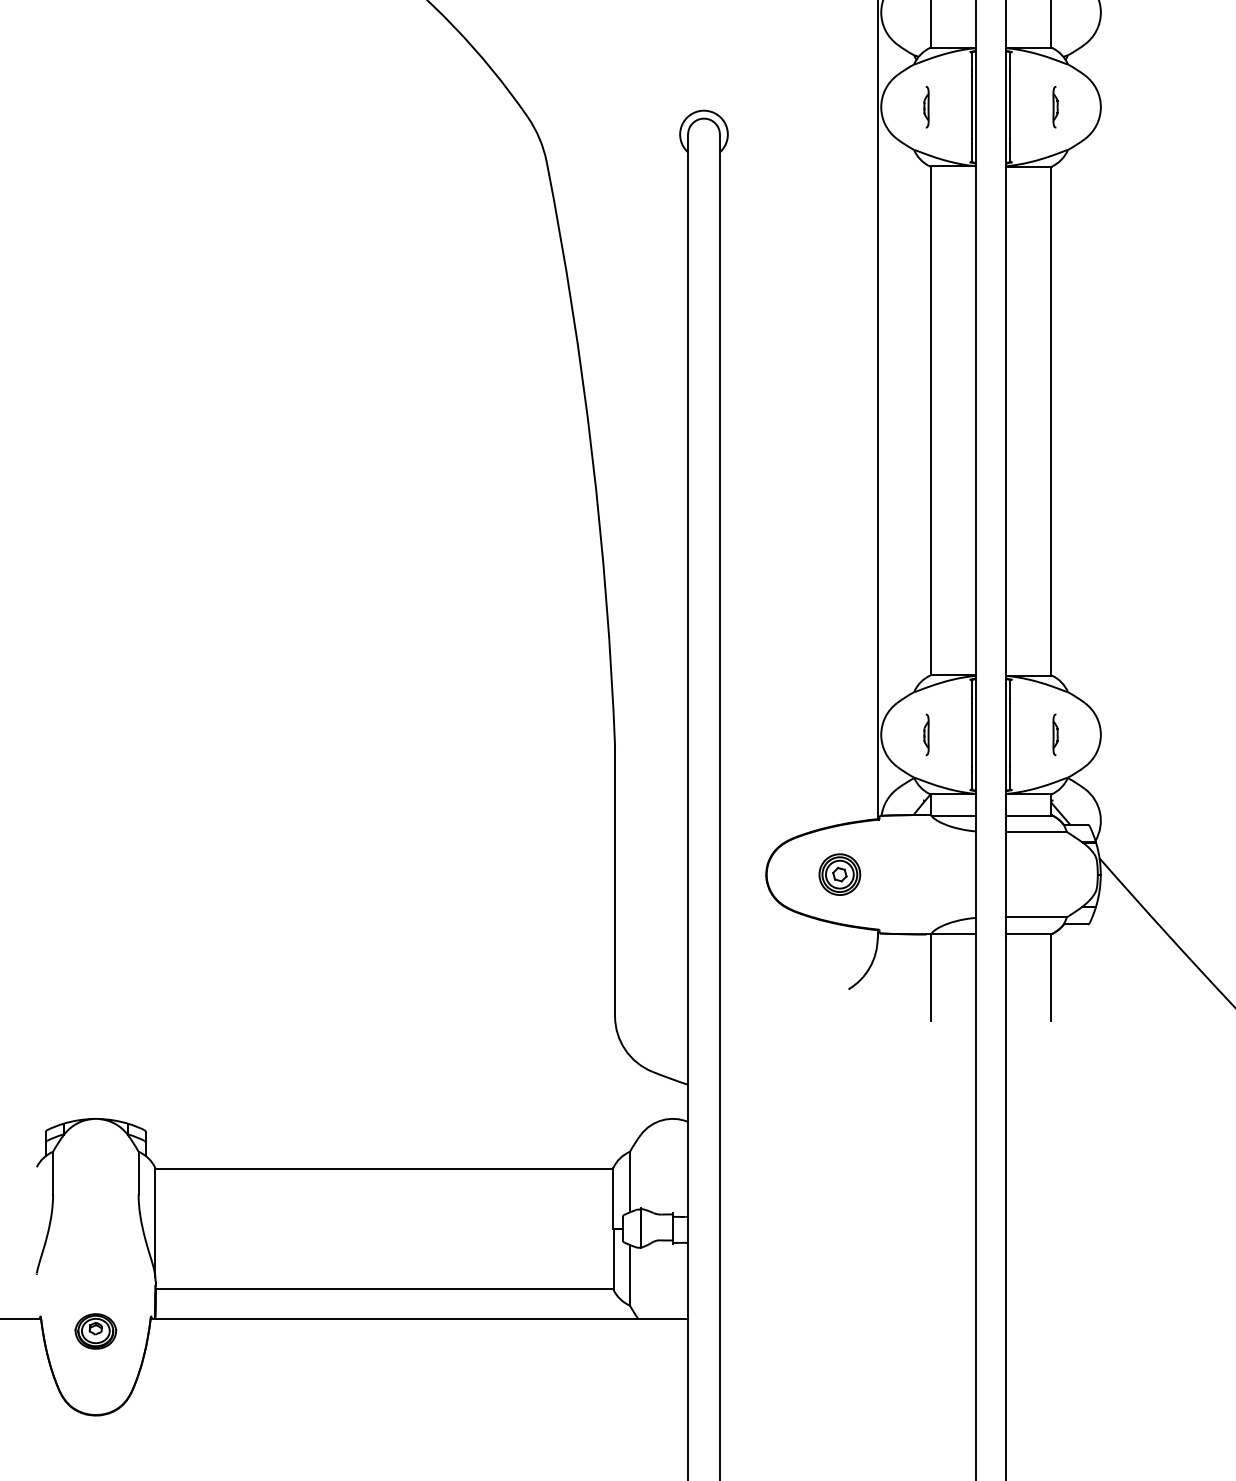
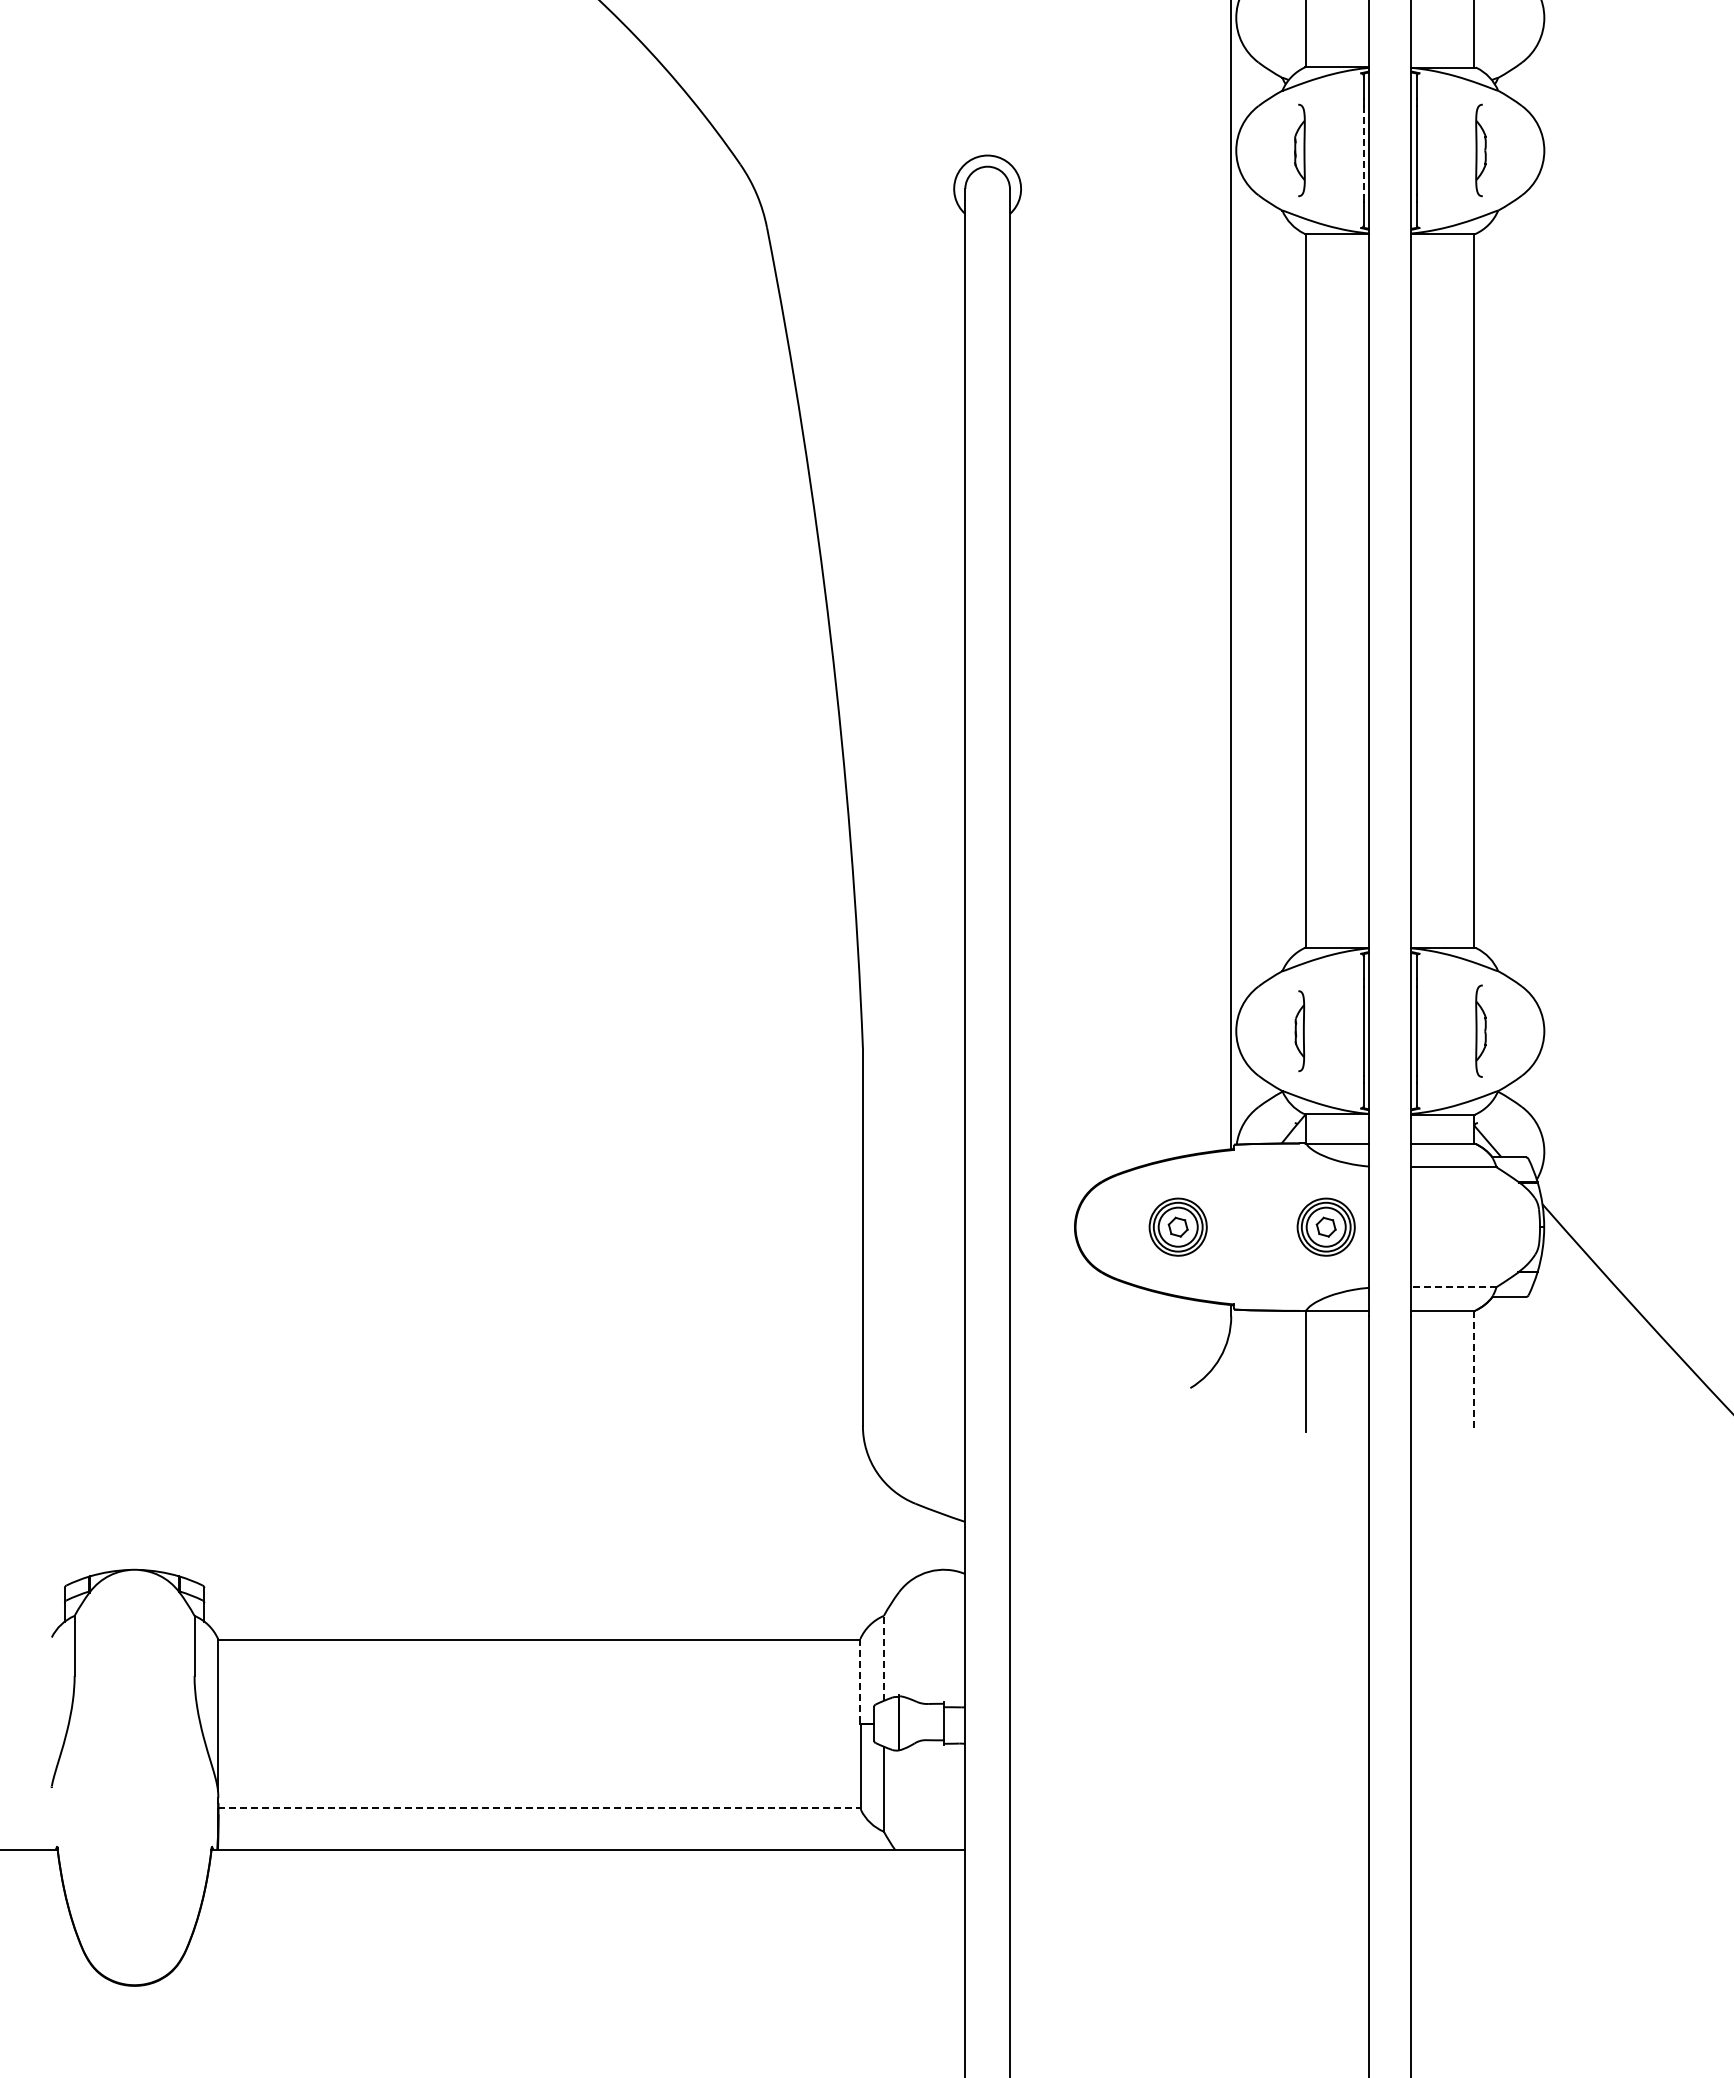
part: (926, 107) -> (1299, 150), size x1.6
line: (971, 107) -> (1363, 150), solid -> dashed
part: (1055, 107) -> (1480, 150), size x1.6
part: (926, 734) -> (1299, 1030), size x1.4
part: (1055, 734) -> (1480, 1030), size x1.6
part: (944, 874) -> (1325, 1226), added
line: (1036, 917) -> (1453, 1287), solid -> dashed
line: (1051, 977) -> (1474, 1371), solid -> dashed
line: (629, 1181) -> (883, 1657), solid -> dashed
line: (613, 1198) -> (860, 1681), solid -> dashed
line: (385, 1288) -> (540, 1807), solid -> dashed
part: (95, 1331) -> (134, 1867), removed

